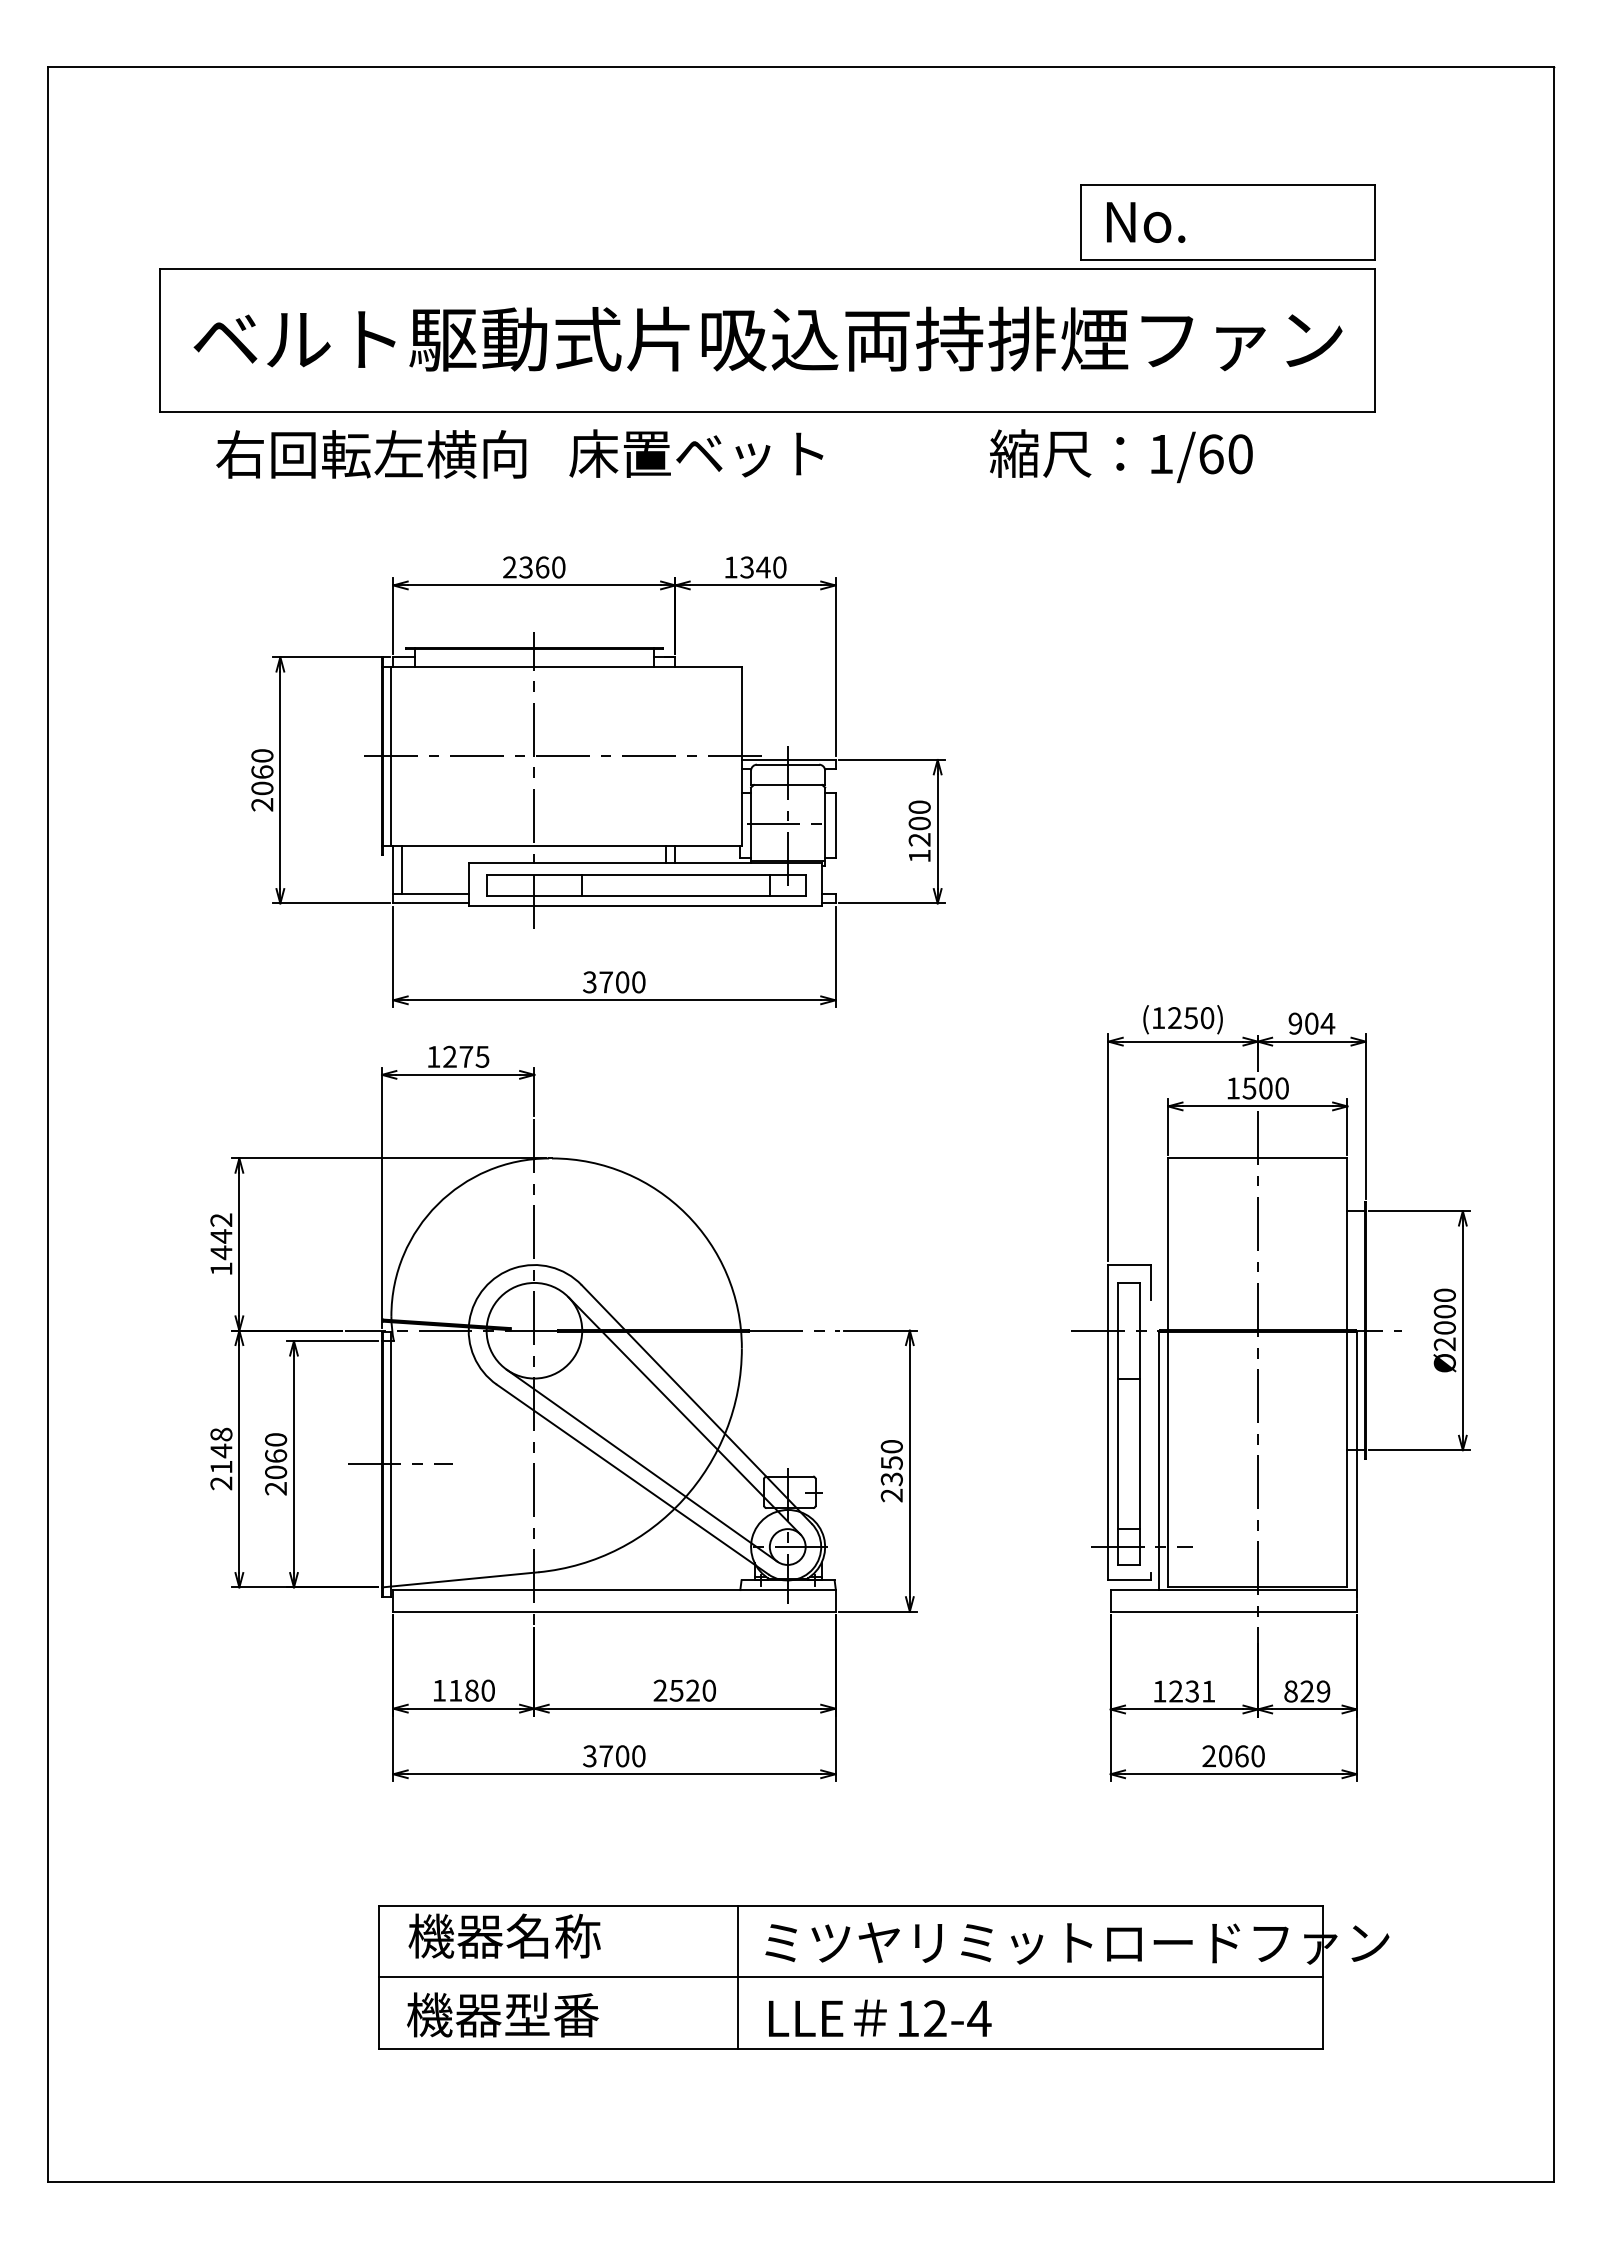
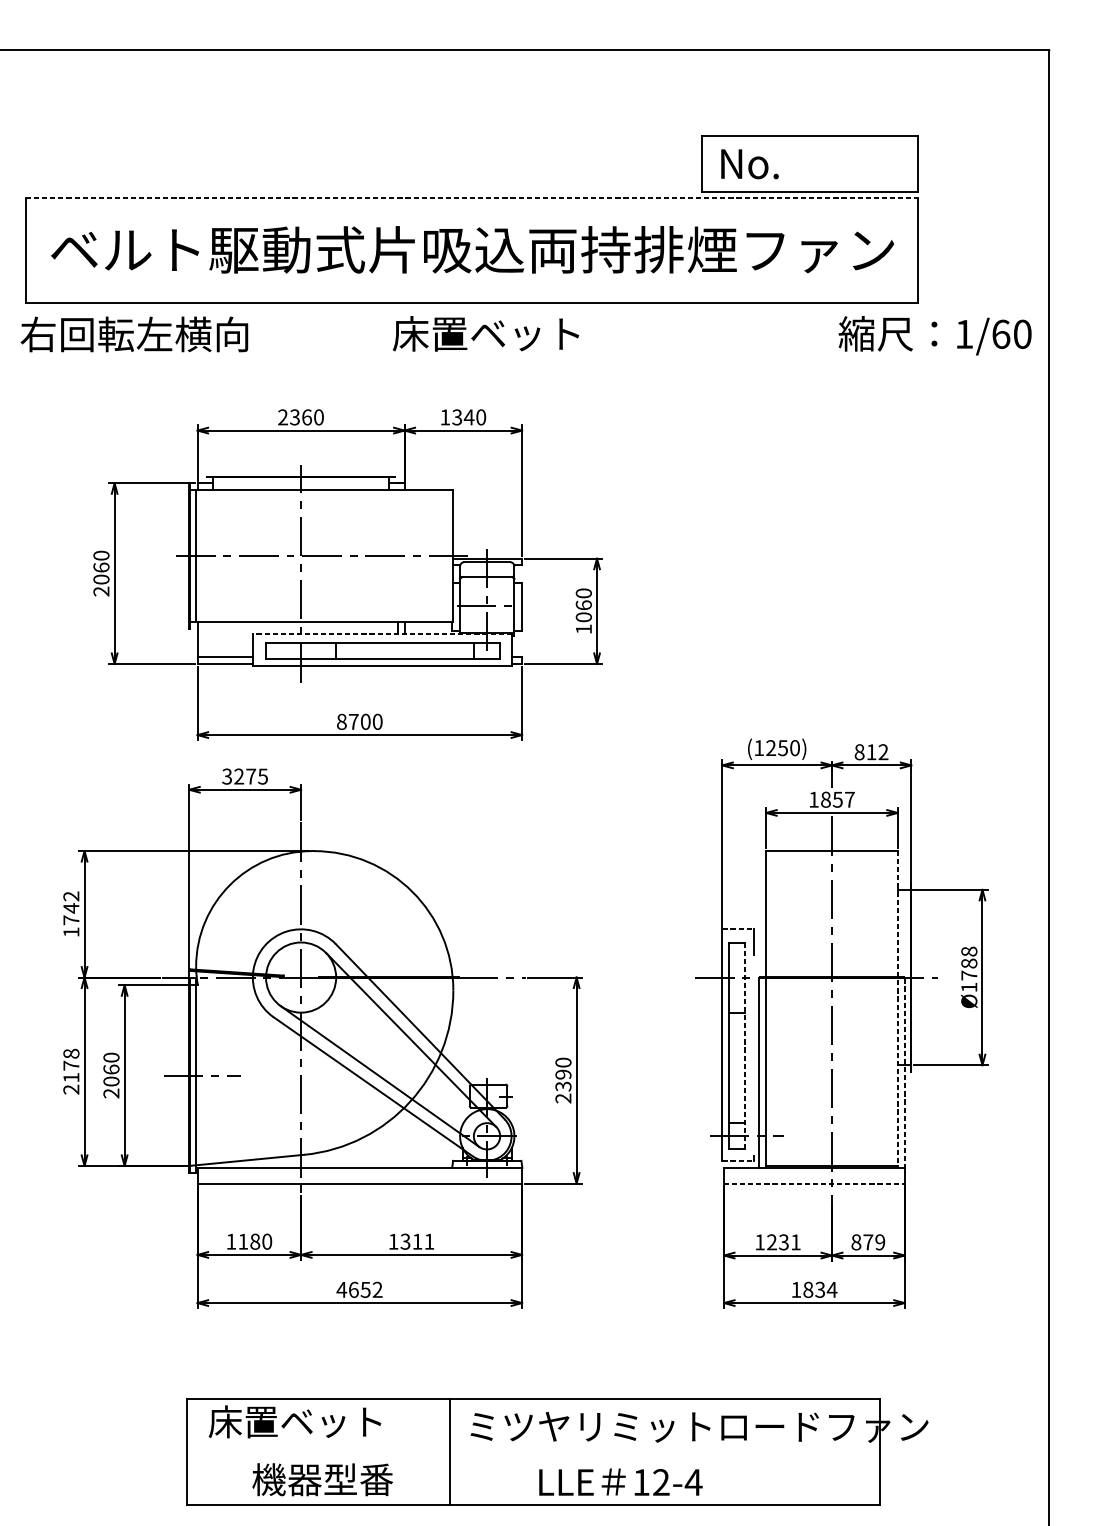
line: (767, 268) -> (472, 197), solid -> dashed
text: (696, 453) -> (486, 333), moved
text: (371, 454) -> (134, 334), moved
text: (1121, 456) -> (935, 335), moved
text: (919, 831) -> (583, 611), 1200 -> 1060
line: (644, 862) -> (381, 633), solid -> dashed
line: (402, 869) -> (204, 639), removed
text: (589, 982) -> (341, 721), 3700 -> 8700
text: (1311, 1023) -> (871, 752), 904 -> 812
text: (433, 1056) -> (227, 776), 1275 -> 3275
text: (1265, 1088) -> (837, 799), 1500 -> 1857
text: (221, 1252) -> (71, 920), 1442 -> 1742
line: (1129, 1265) -> (737, 929), solid -> dashed
text: (1444, 1319) -> (969, 969), Ø2000 -> Ø1788
line: (1347, 1373) -> (897, 1008), solid -> dashed
line: (1139, 1424) -> (745, 1046), solid -> dashed
text: (221, 1450) -> (71, 1065), 2148 -> 2178
text: (891, 1462) -> (563, 1074), 2350 -> 2390
line: (1356, 1464) -> (904, 1075), solid -> dashed
line: (1129, 1580) -> (737, 1160), solid -> dashed
line: (1234, 1611) -> (814, 1183), solid -> dashed
text: (684, 1690) -> (411, 1241), 2520 -> 1311
text: (1307, 1691) -> (868, 1242), 829 -> 879
text: (613, 1756) -> (359, 1290), 3700 -> 4652
text: (1233, 1756) -> (814, 1290), 2060 -> 1834
text: (525, 1935) -> (294, 1421), 機器名称 -> 床置ベット
line: (850, 1977) -> (533, 1452), removed
text: (502, 2014) -> (322, 1479), moved
text: (880, 2017) -> (621, 1481), moved

